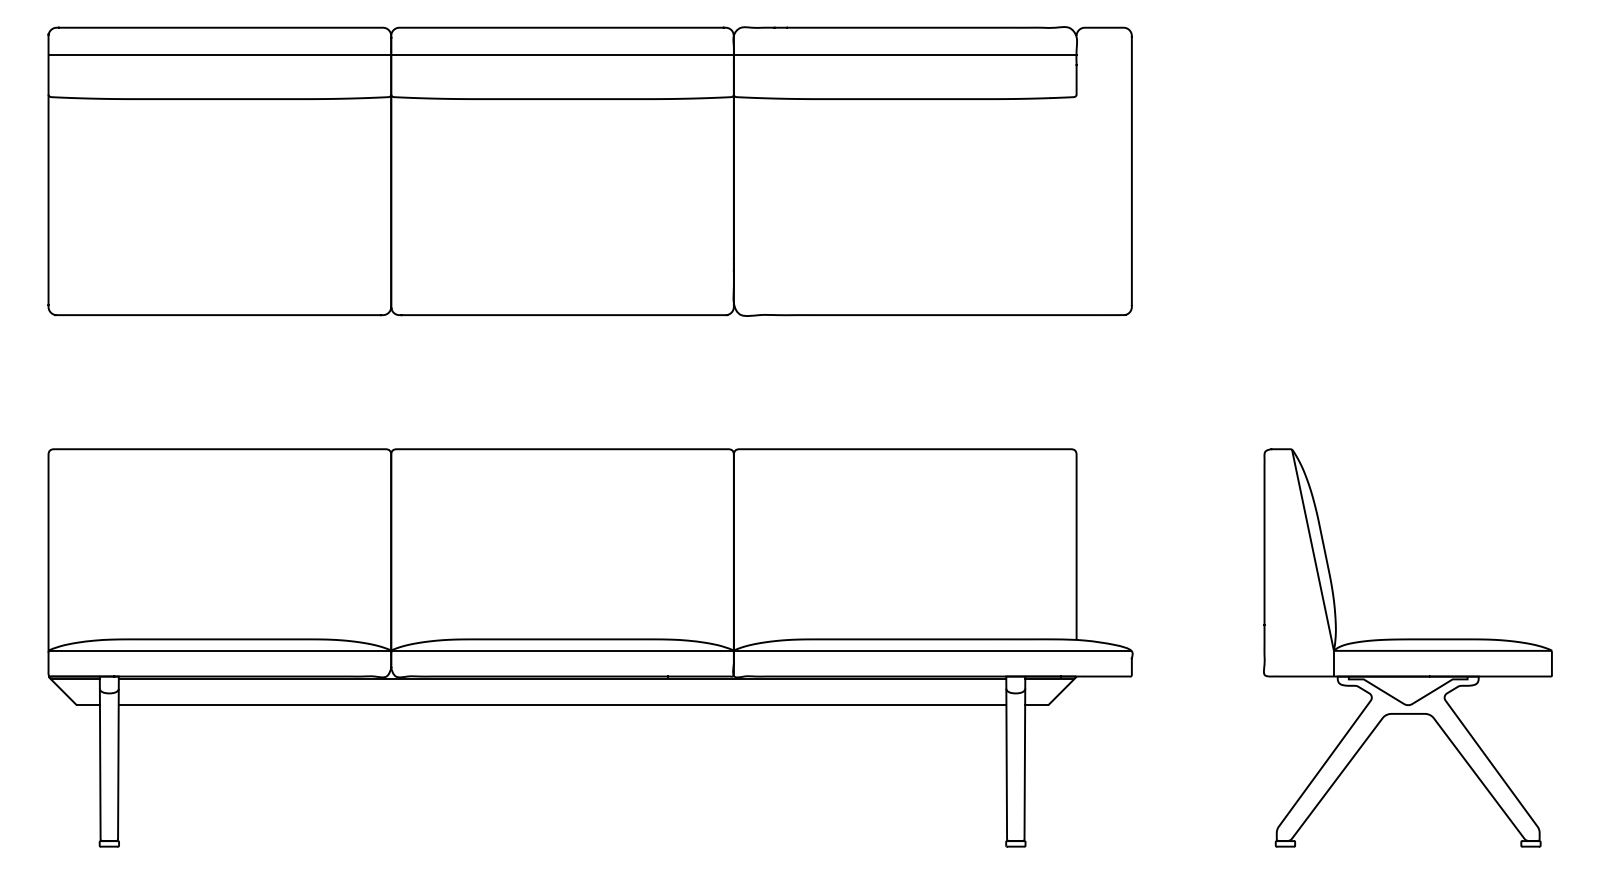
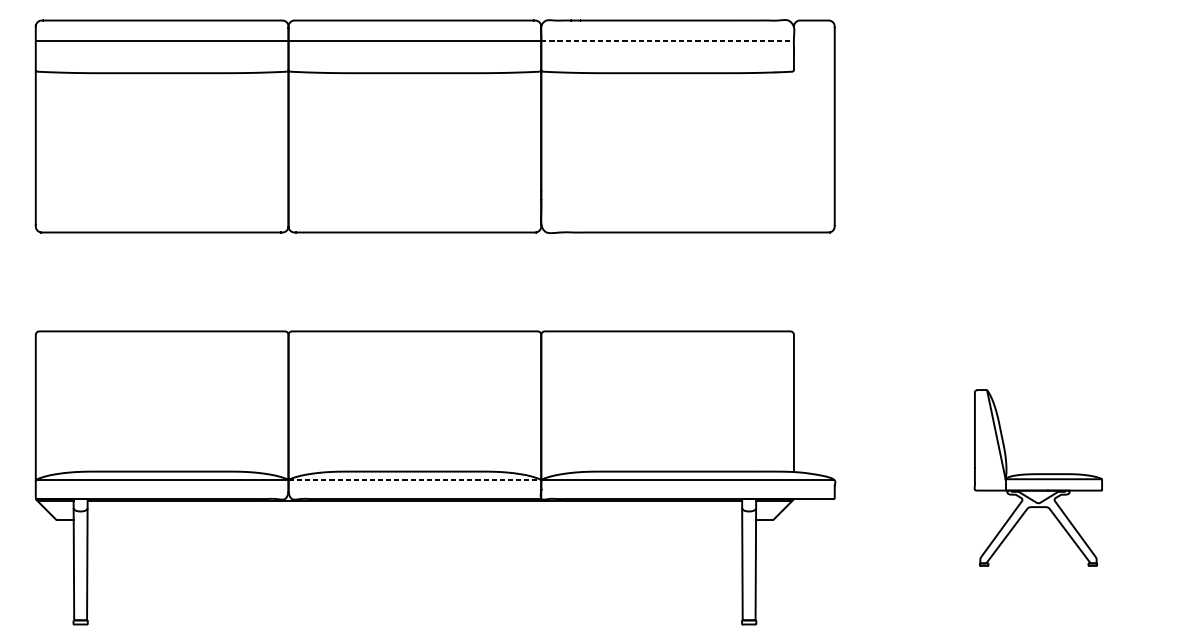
line: (905, 55) -> (667, 41), solid -> dashed
part: (1407, 647) -> (1038, 477), size x0.6
line: (562, 650) -> (414, 479), solid -> dashed
line: (562, 705) -> (414, 520), removed

